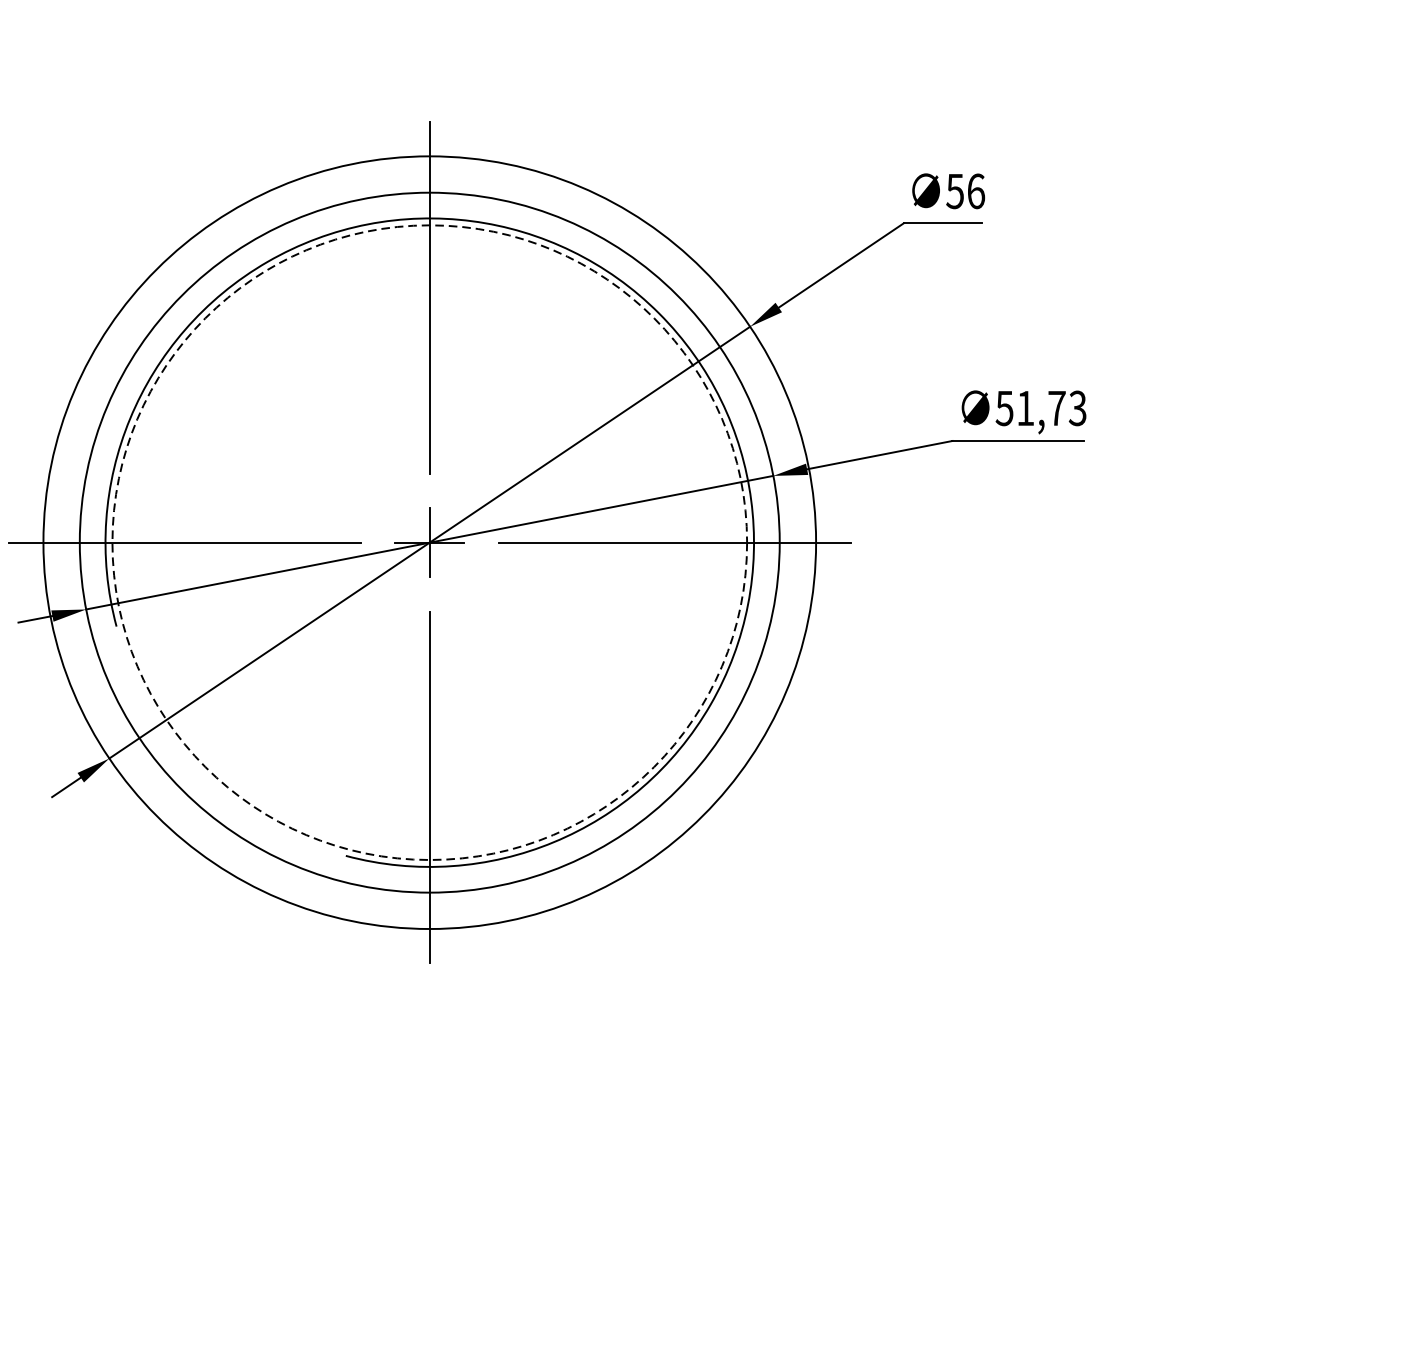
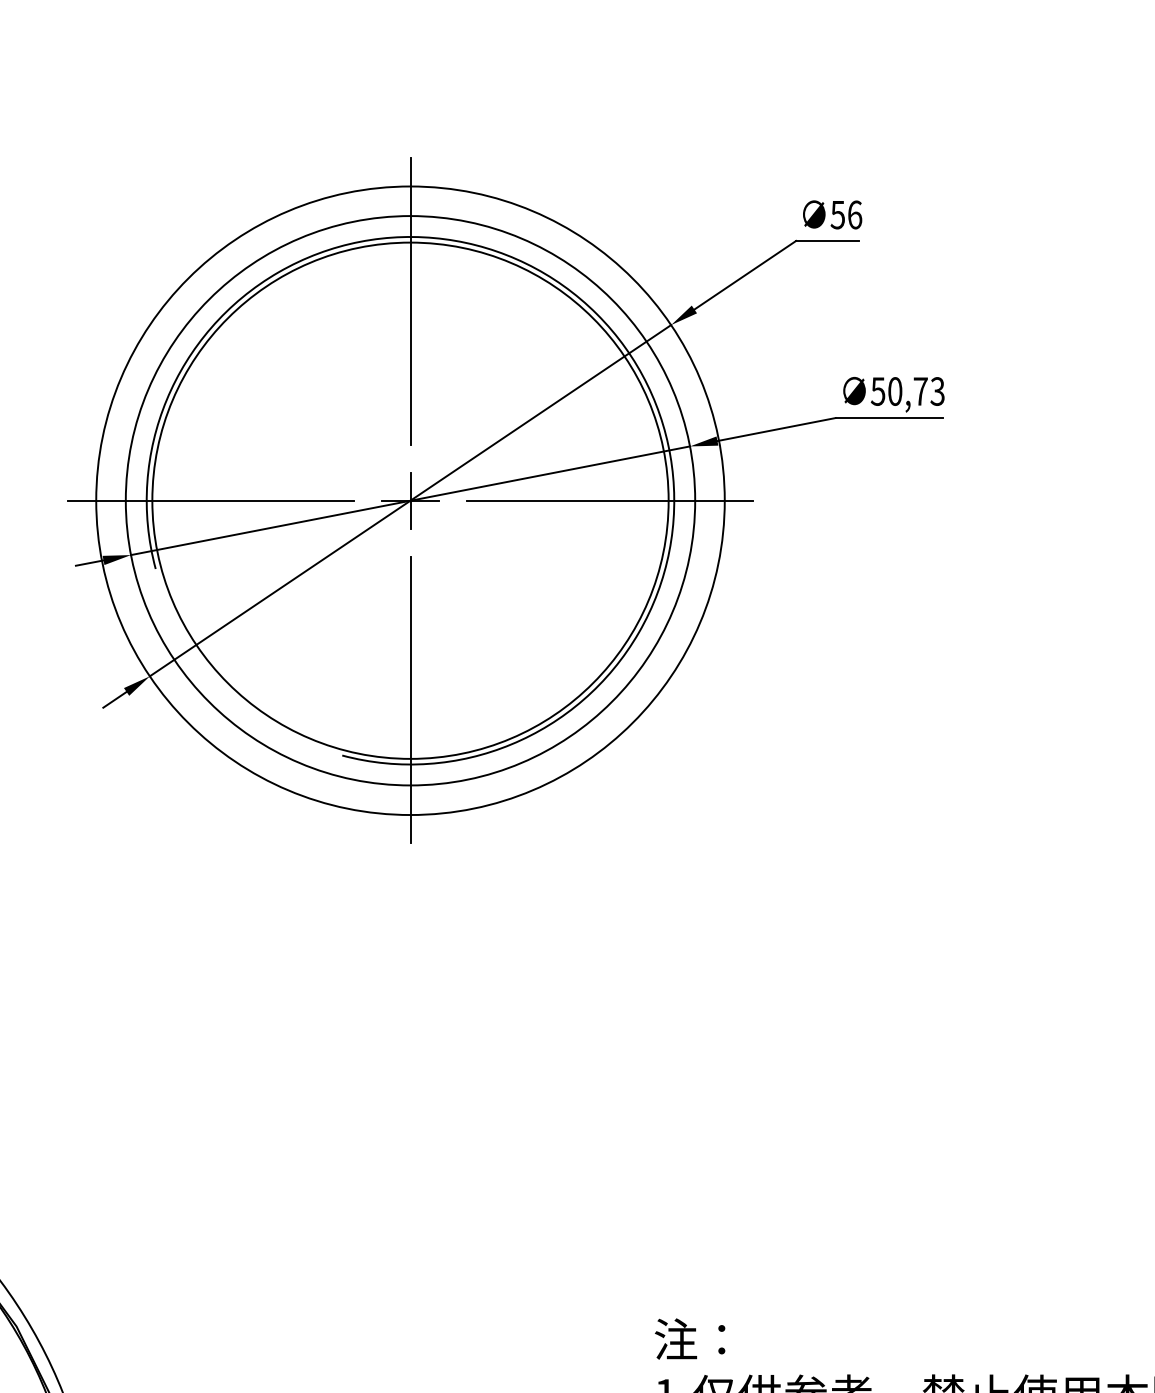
text: (1025, 408) -> (895, 391), 51,73 -> 50,73
circle: (429, 542) -> (410, 500), dashed -> solid

